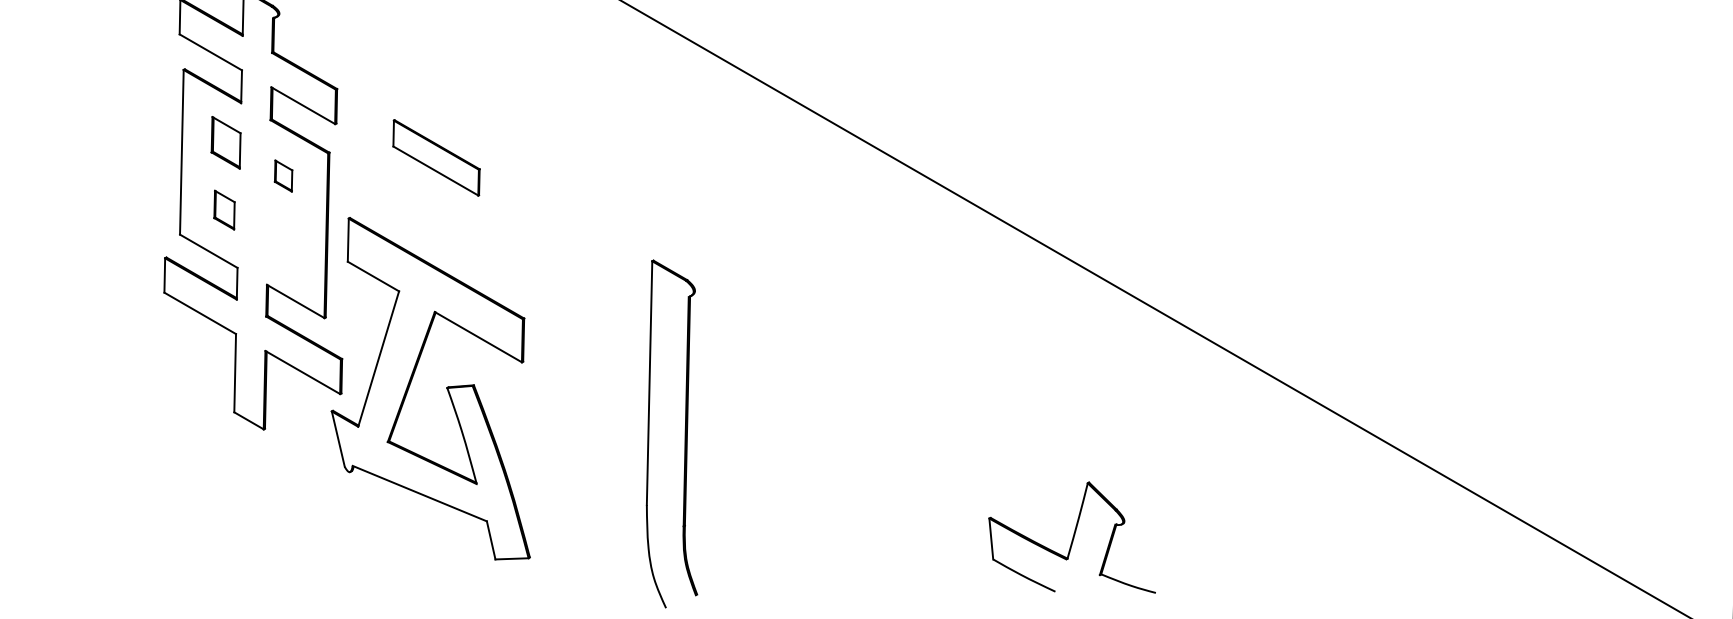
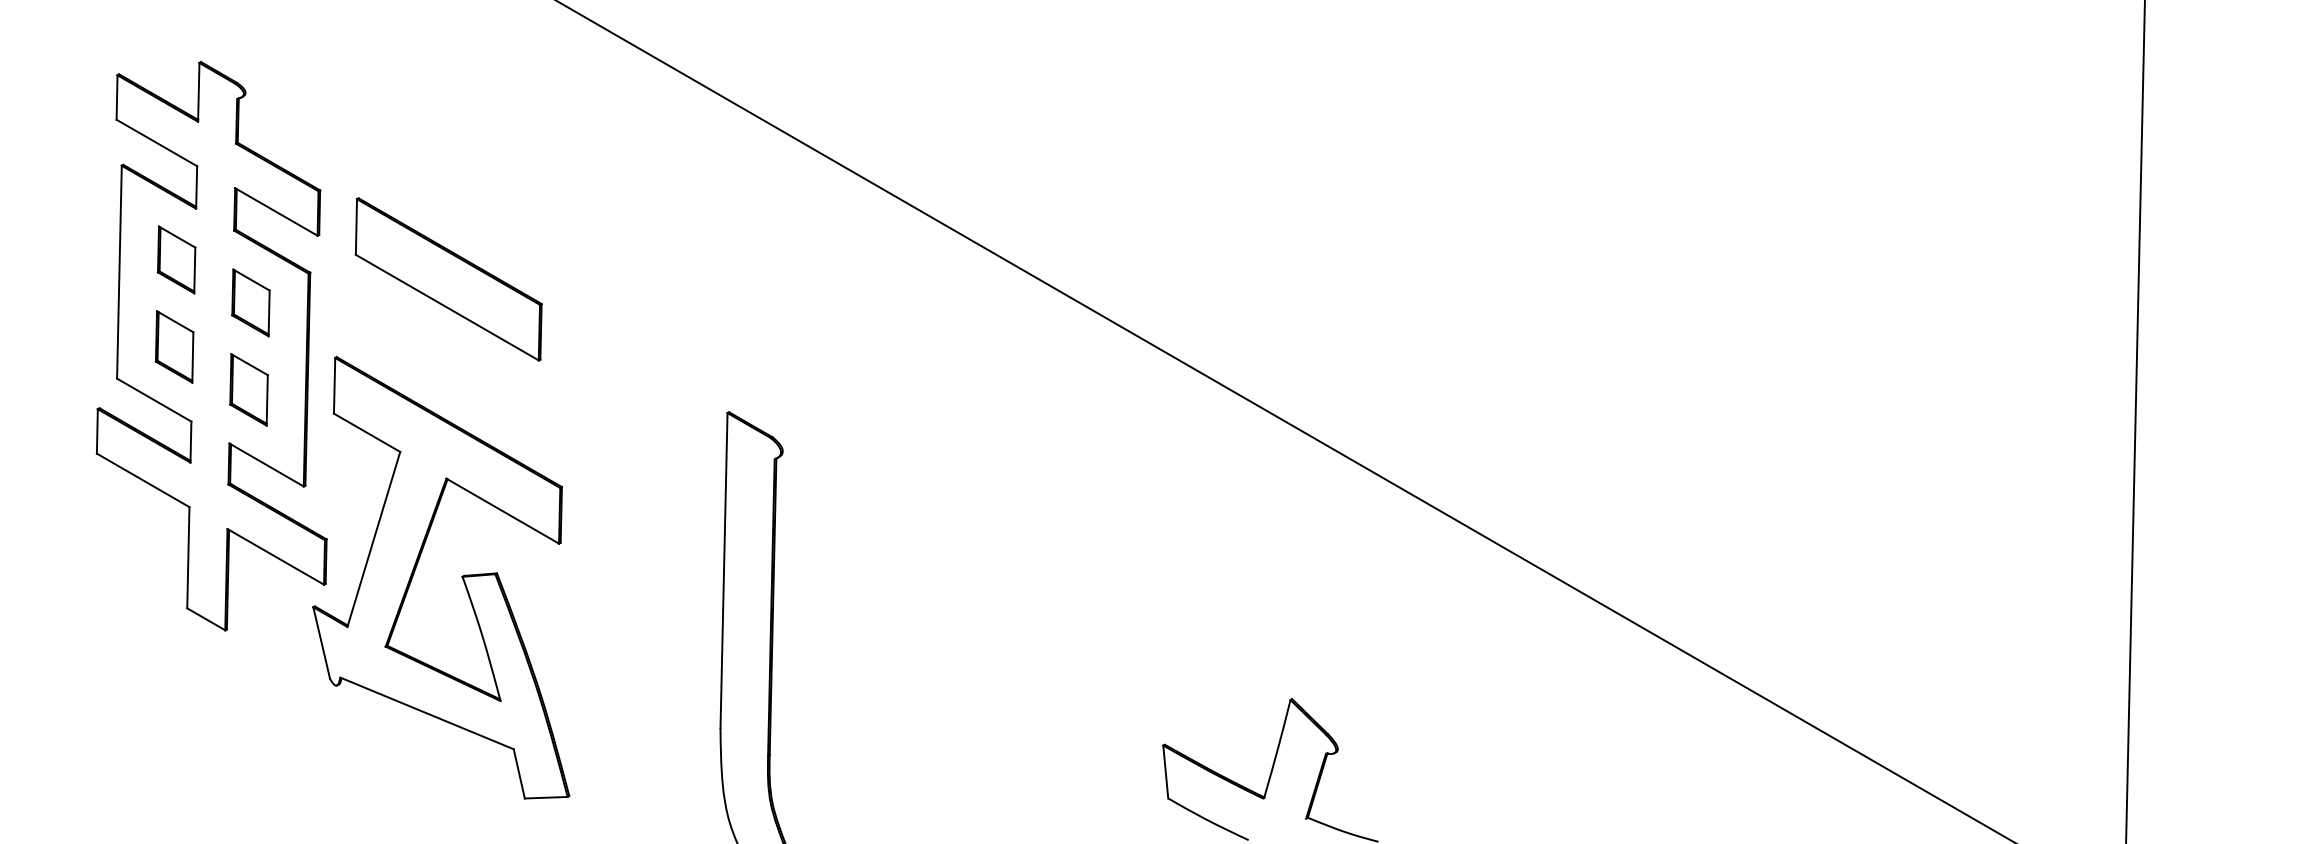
part: (436, 157) -> (448, 279), size x1.67
part: (283, 175) -> (250, 302), size x1.67
part: (224, 209) -> (174, 346), size x1.43
part: (281, 243) -> (248, 389), added

